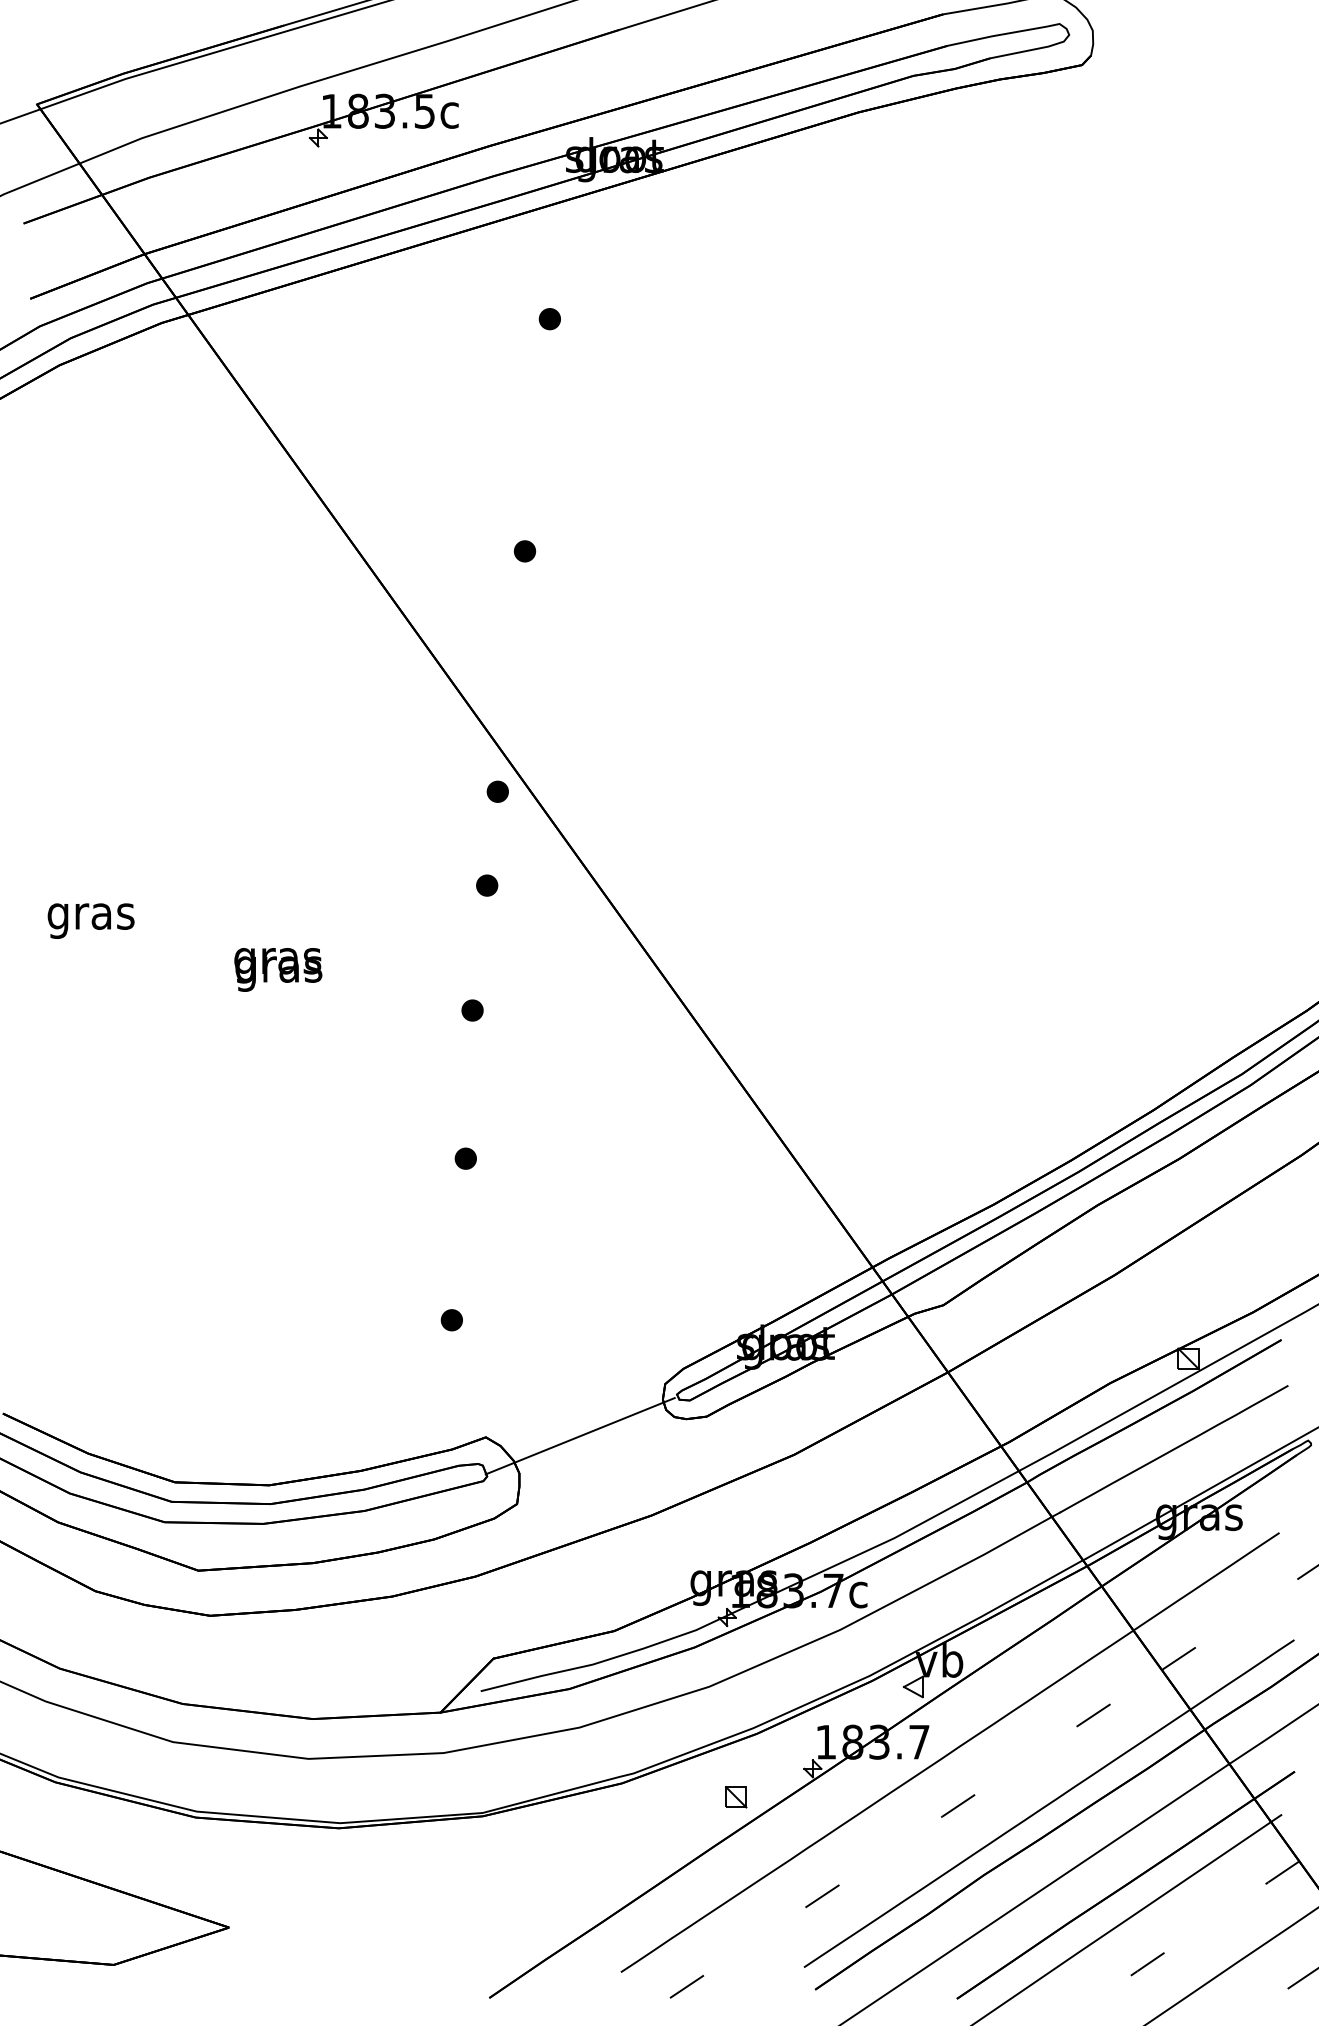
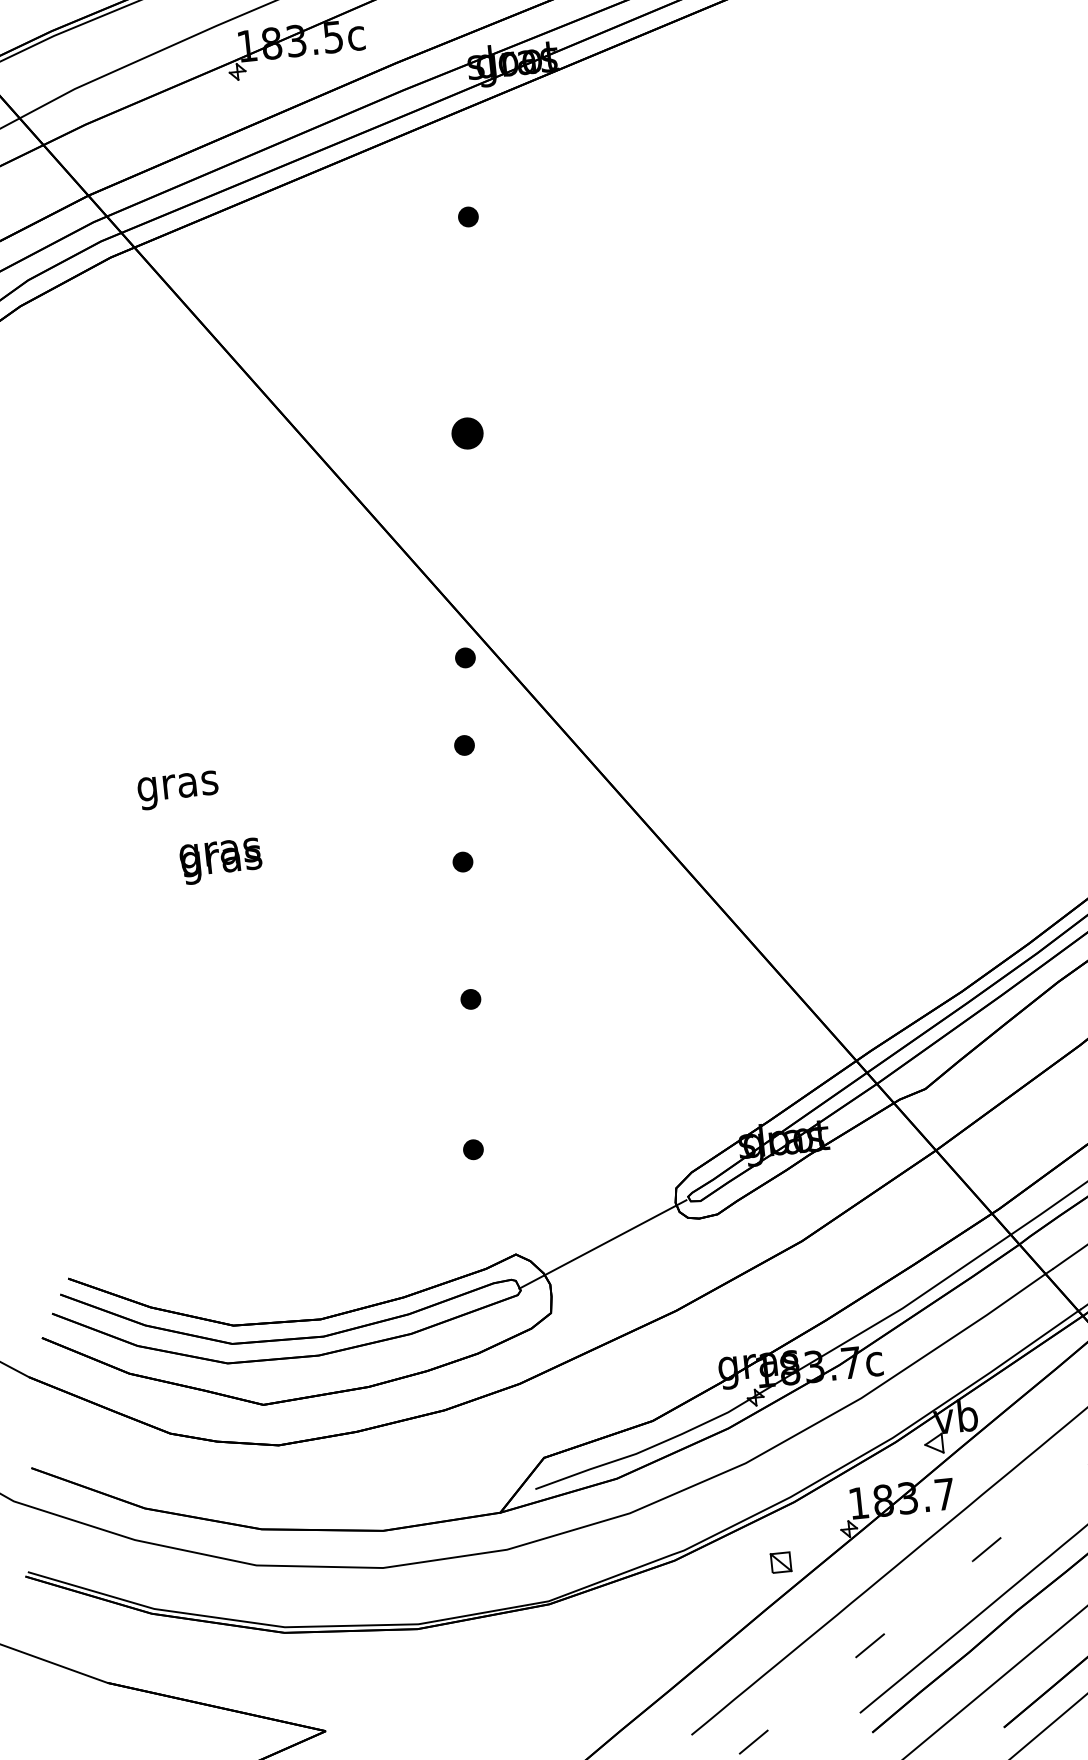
part: (524, 551) -> (467, 433), size x1.6
text: (90, 920) -> (177, 789), moved
text: (278, 969) -> (221, 860), moved

